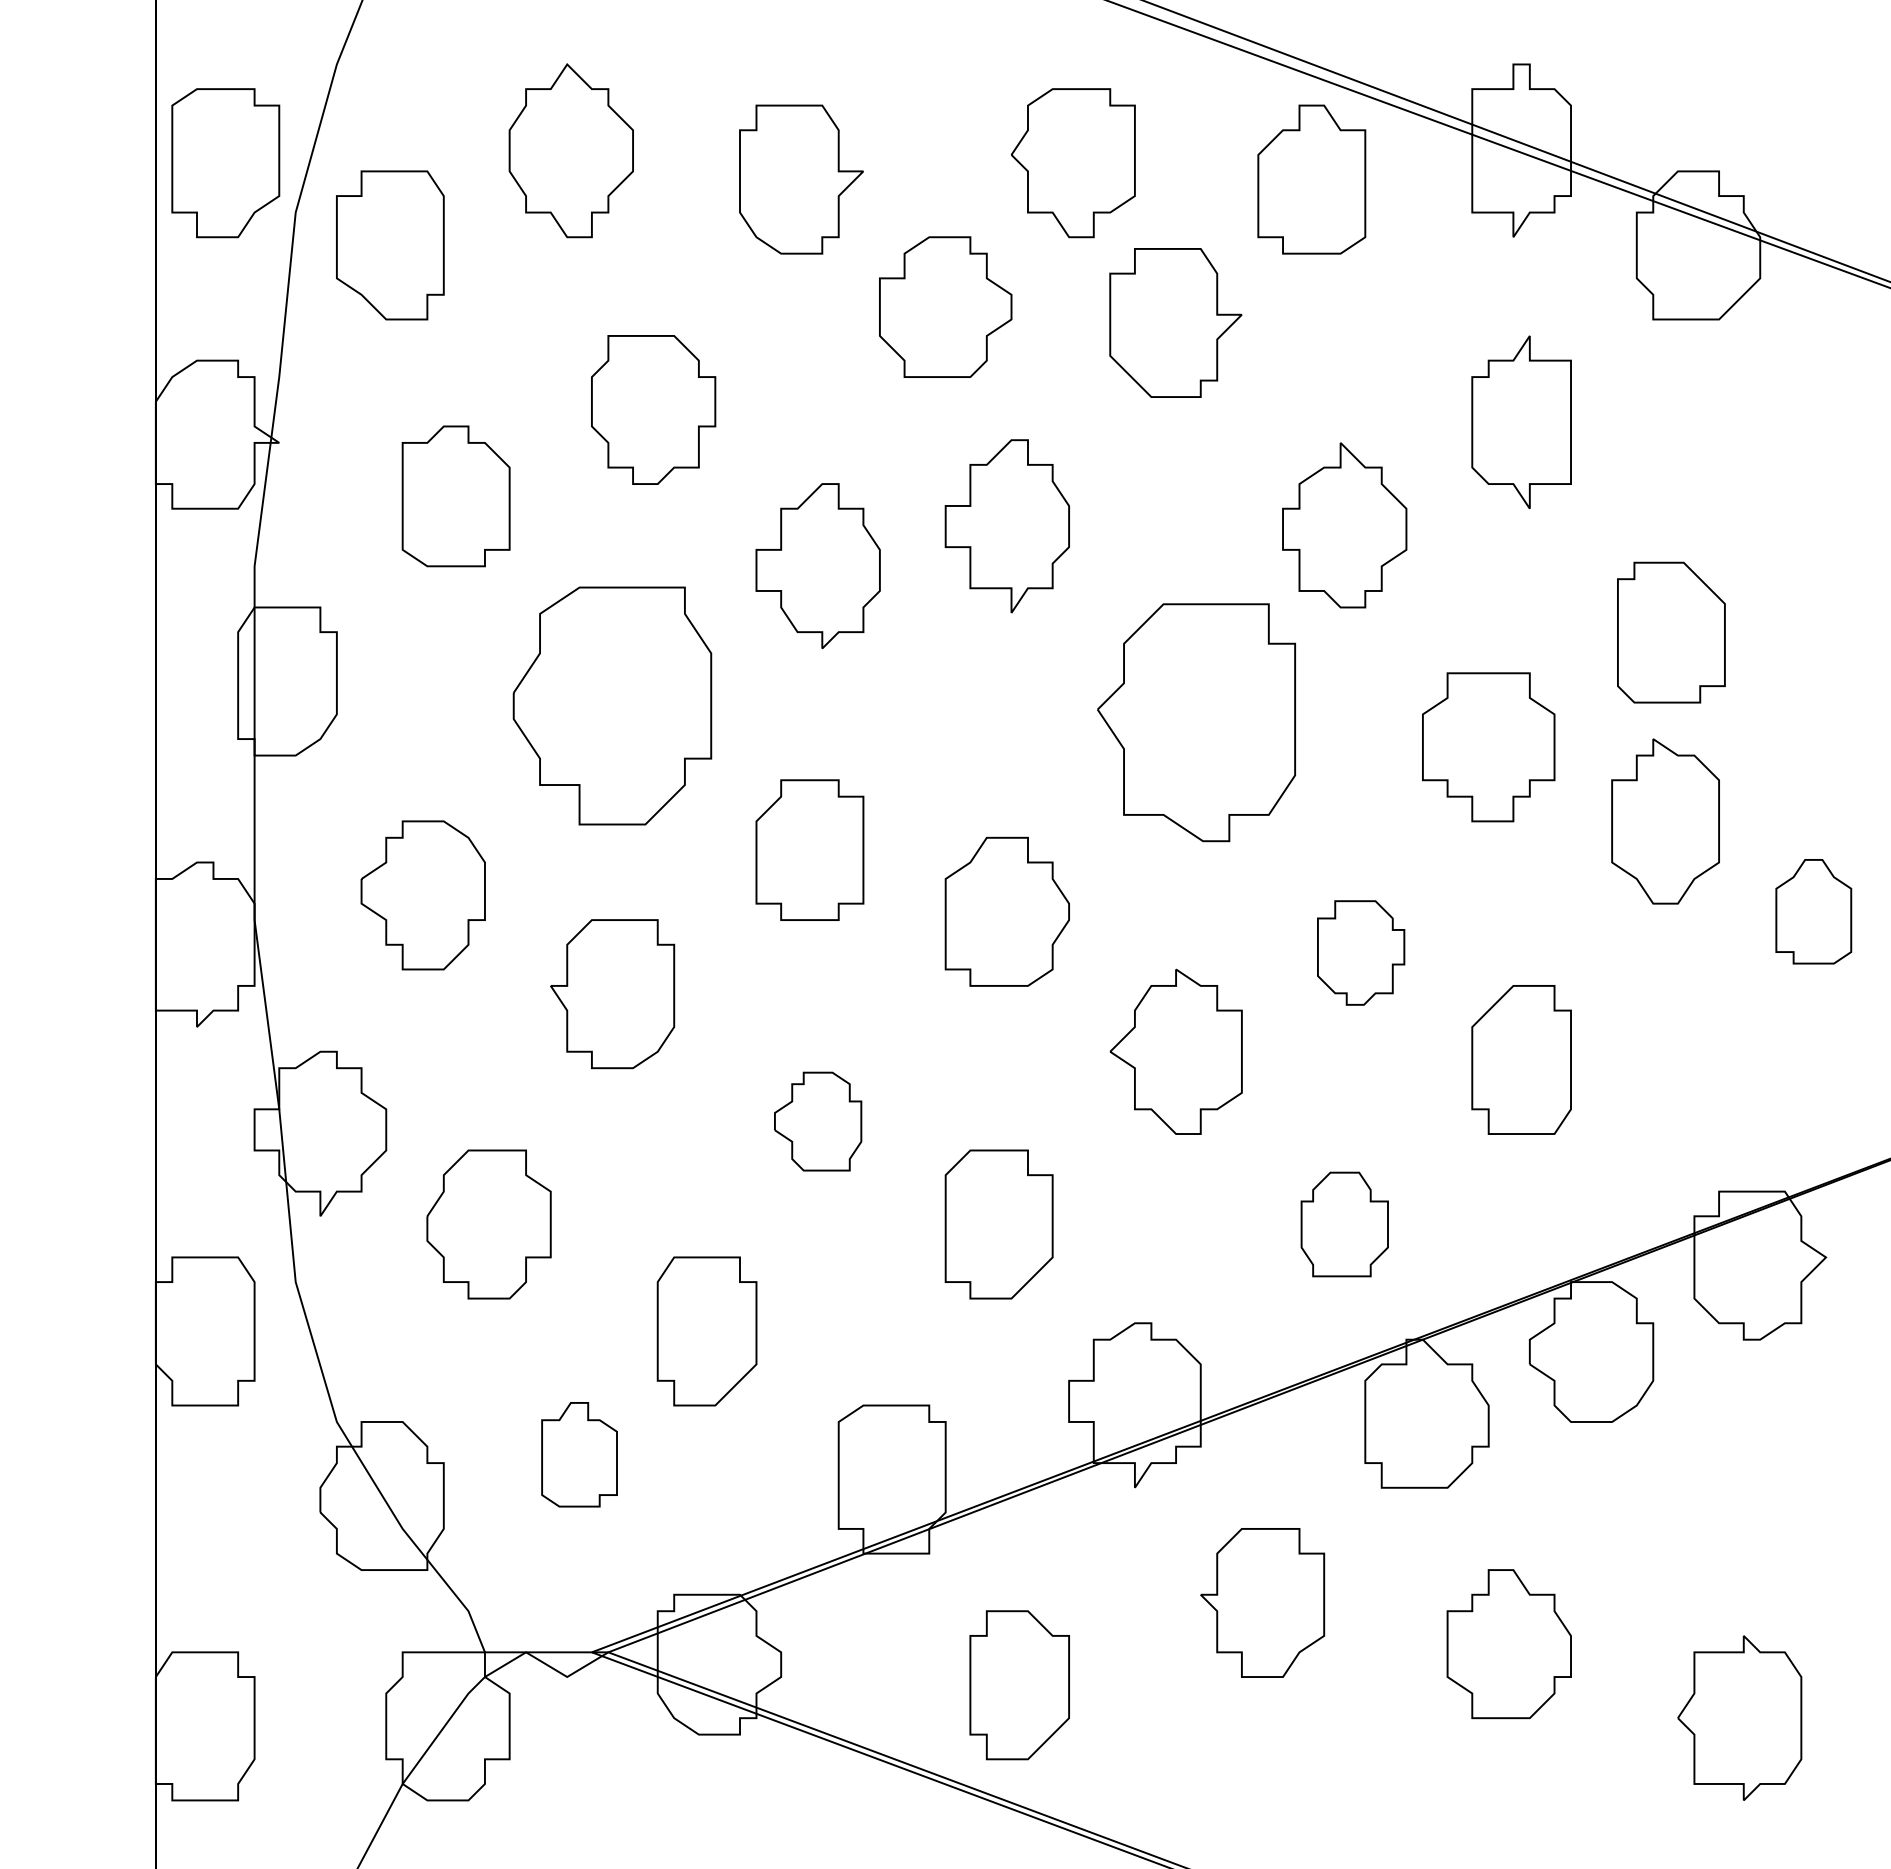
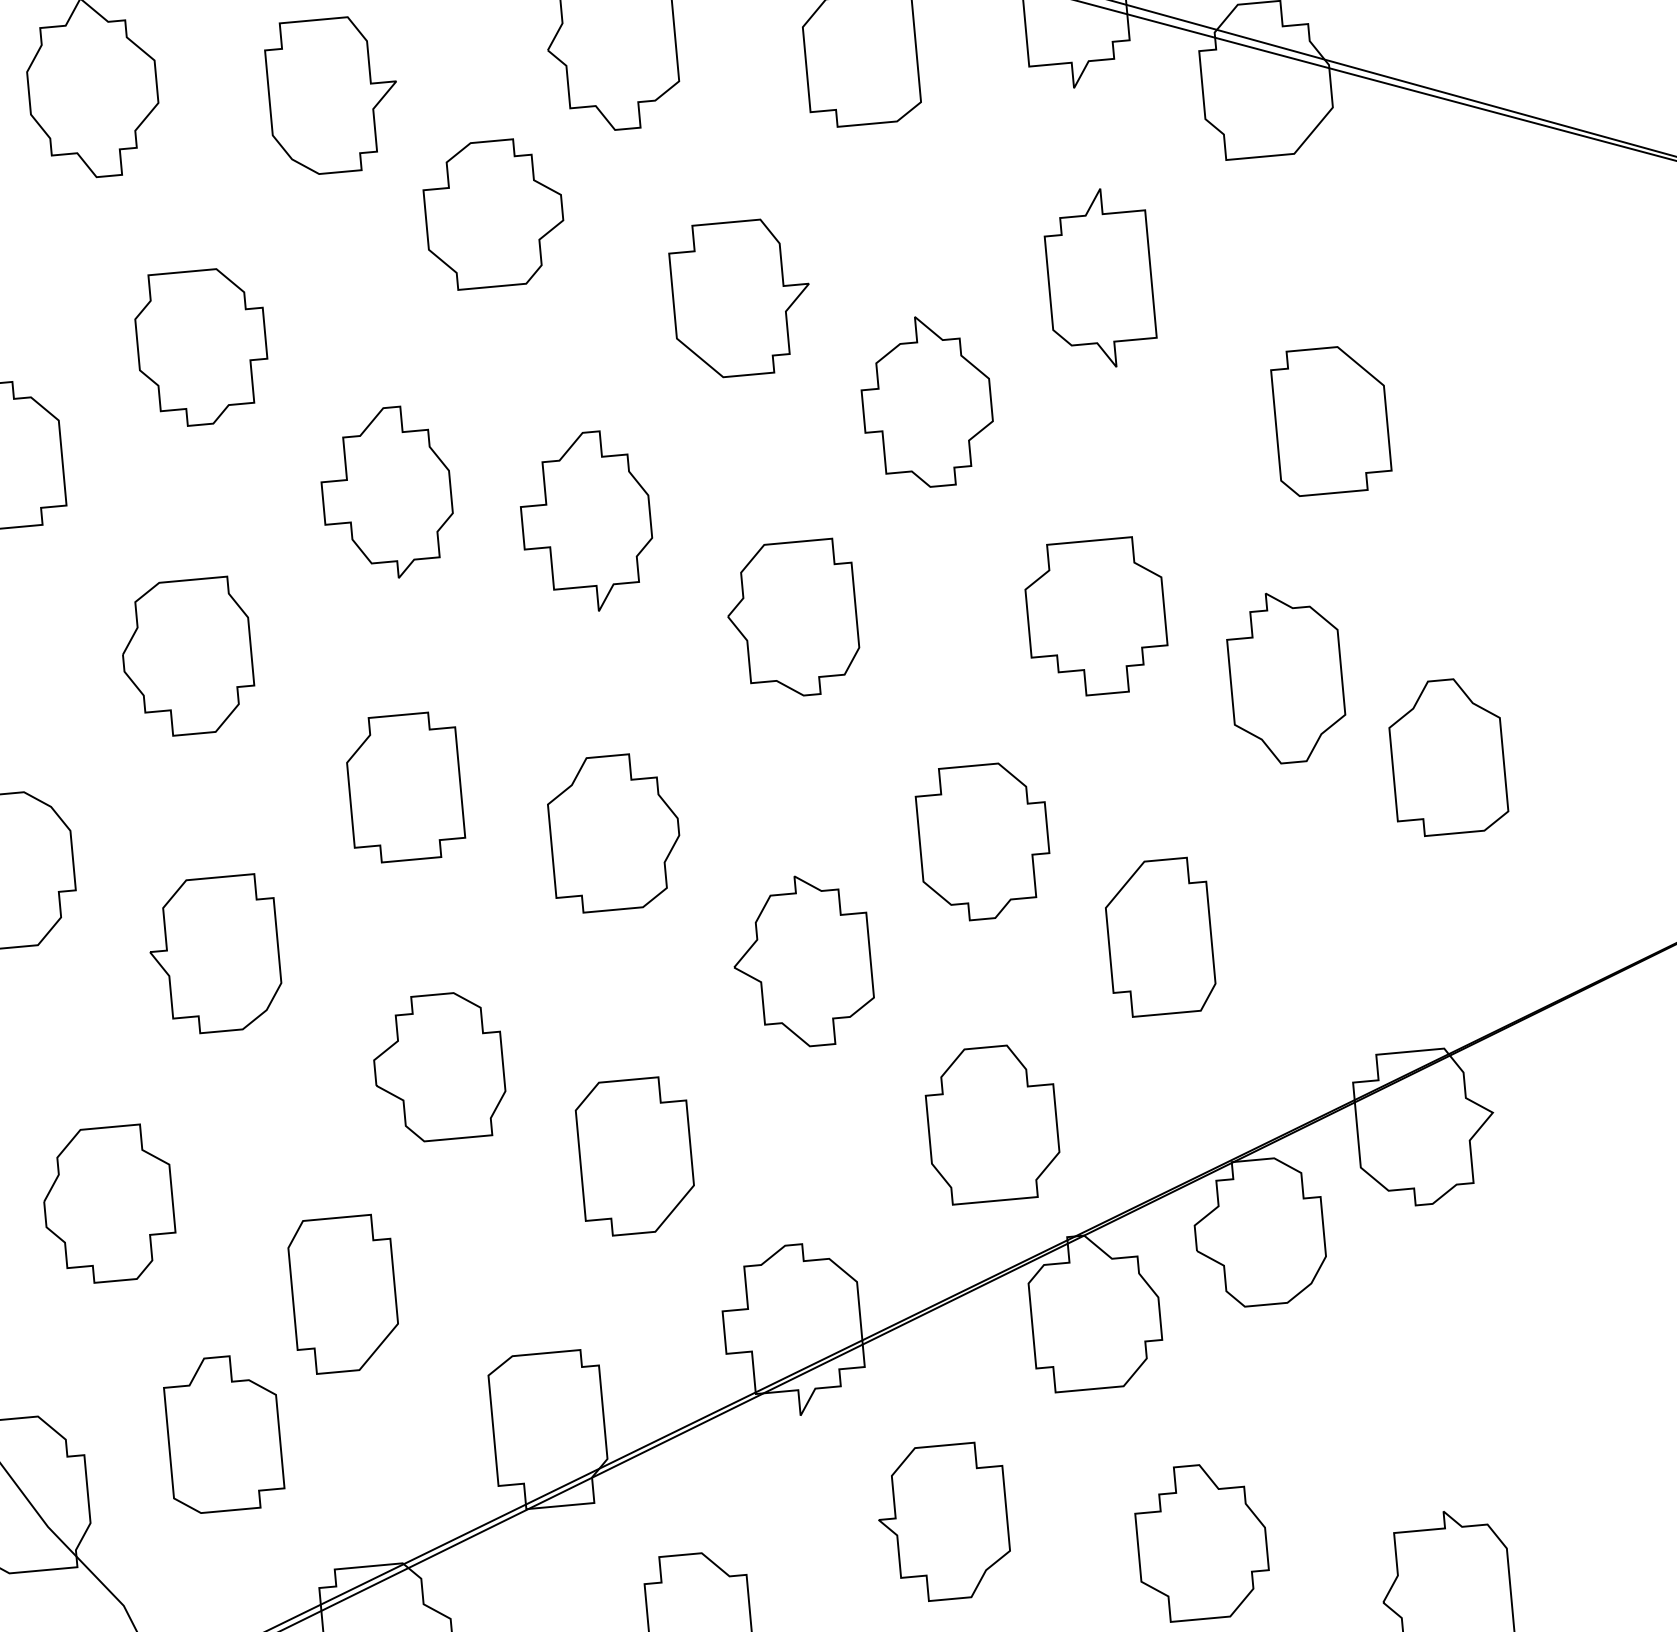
part: (1175, 322) -> (741, 297), moved
part: (1006, 526) -> (585, 522), moved
part: (1671, 632) -> (1331, 420), moved
part: (612, 706) -> (187, 657), size x0.62
part: (1196, 722) -> (792, 619), size x0.62
part: (1813, 911) -> (1447, 756), size x1.43
part: (1360, 952) -> (983, 841), size x1.43
part: (817, 1121) -> (438, 1067), size x1.43
part: (1344, 1224) -> (992, 1123), size x1.43
part: (579, 1454) -> (223, 1433), size x1.43

